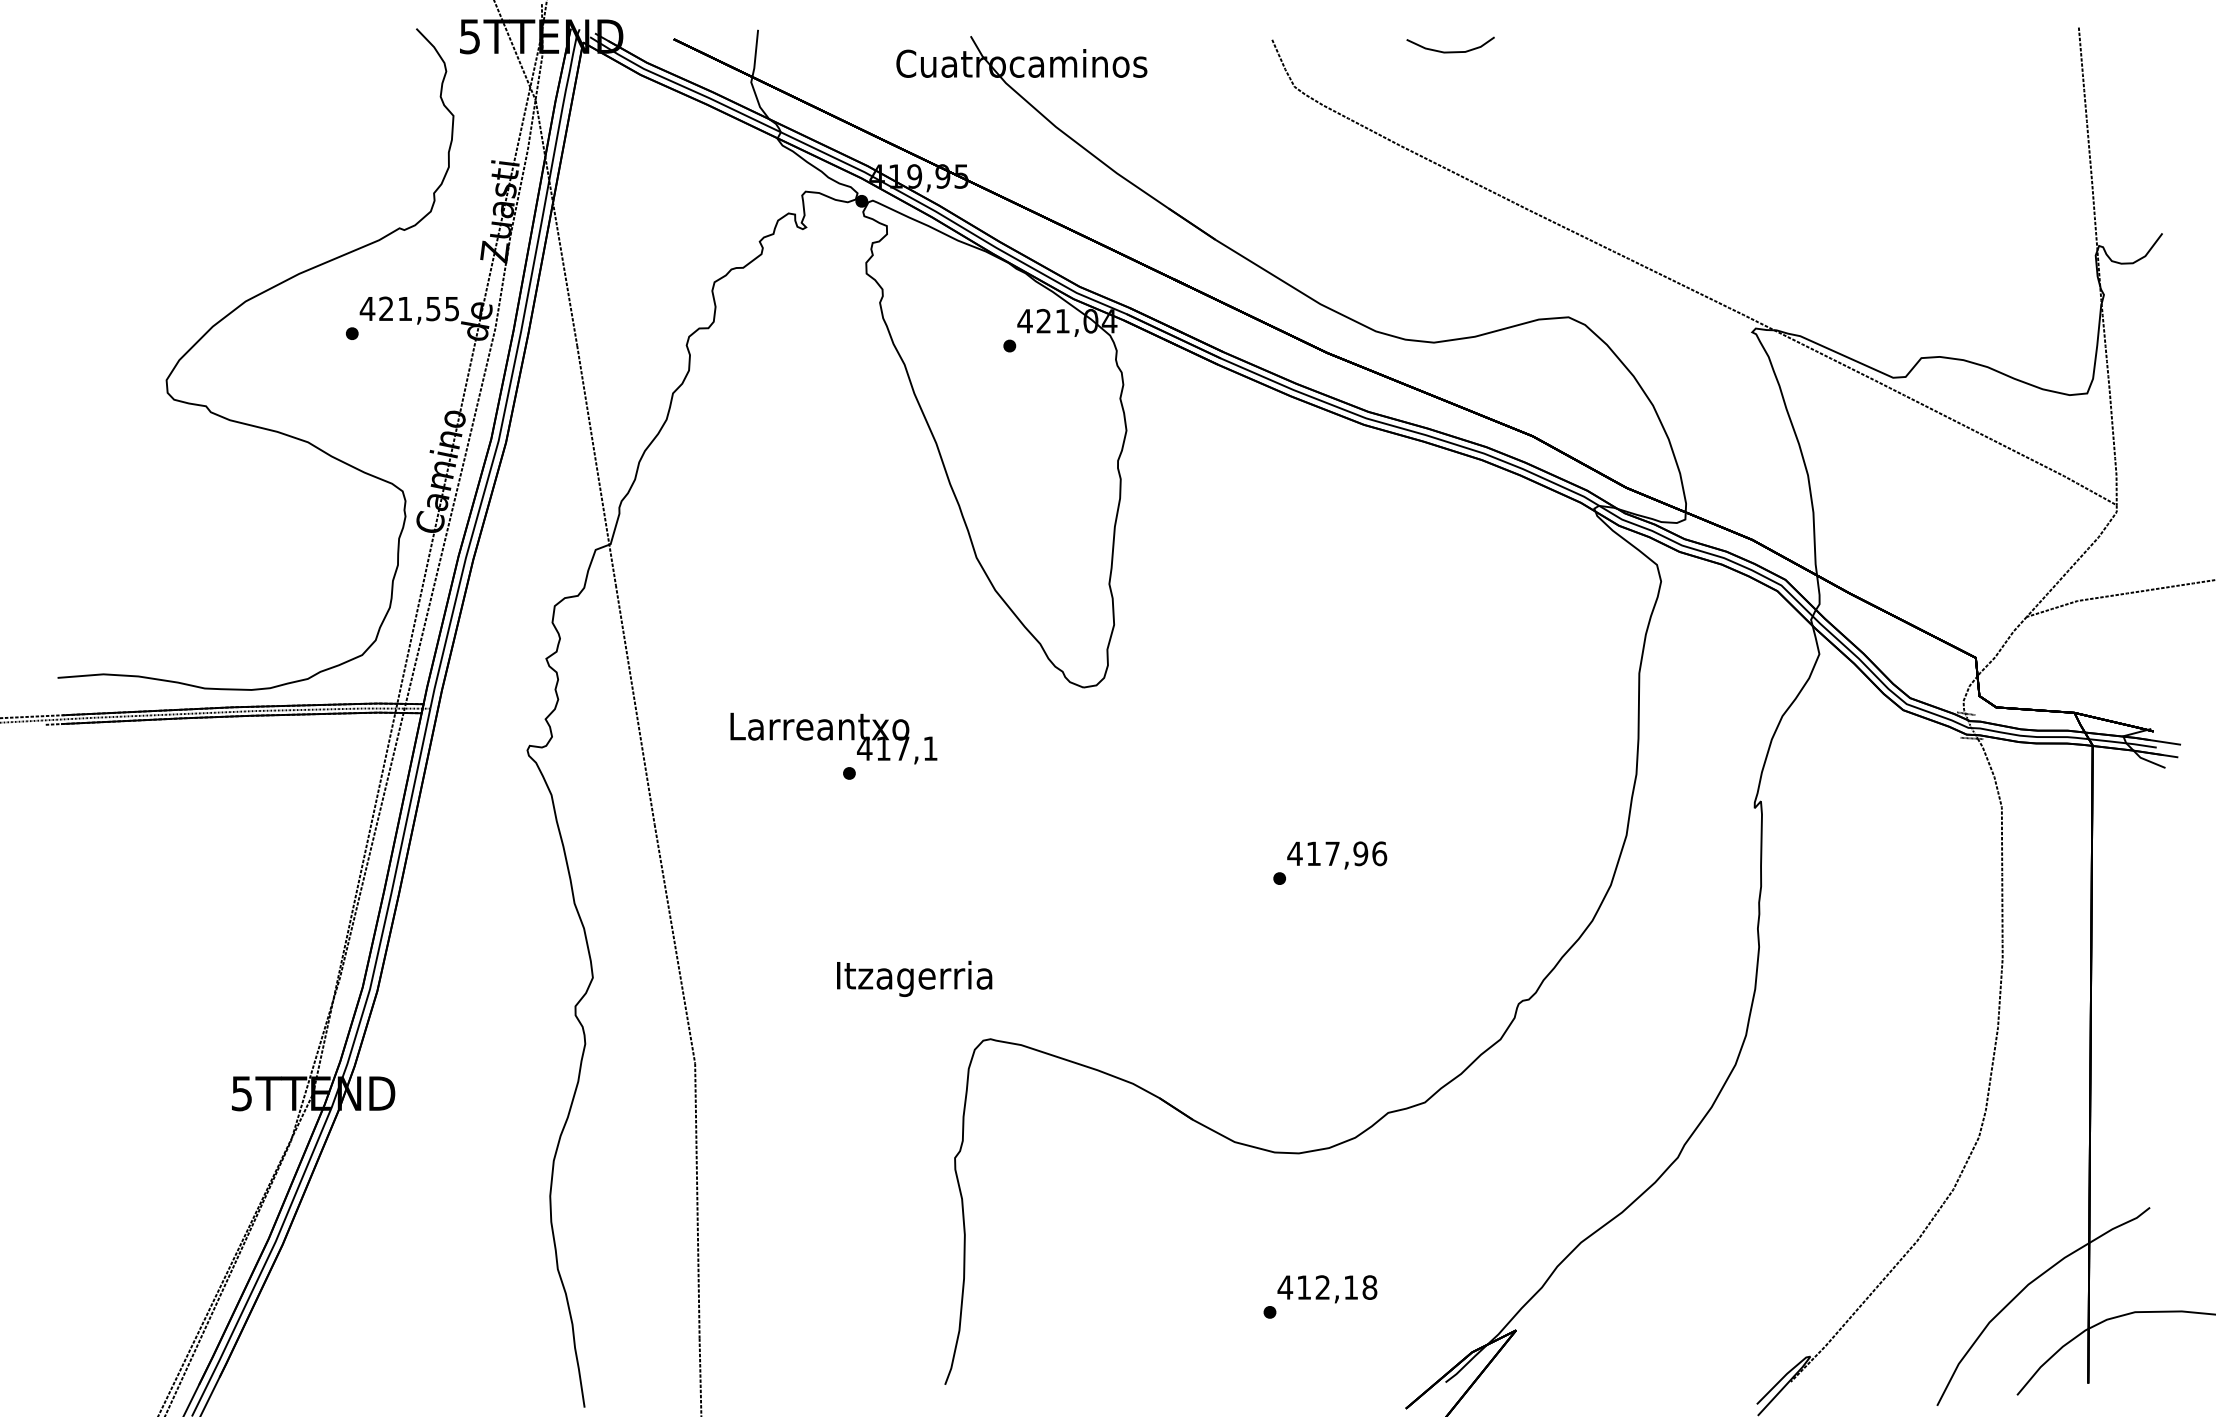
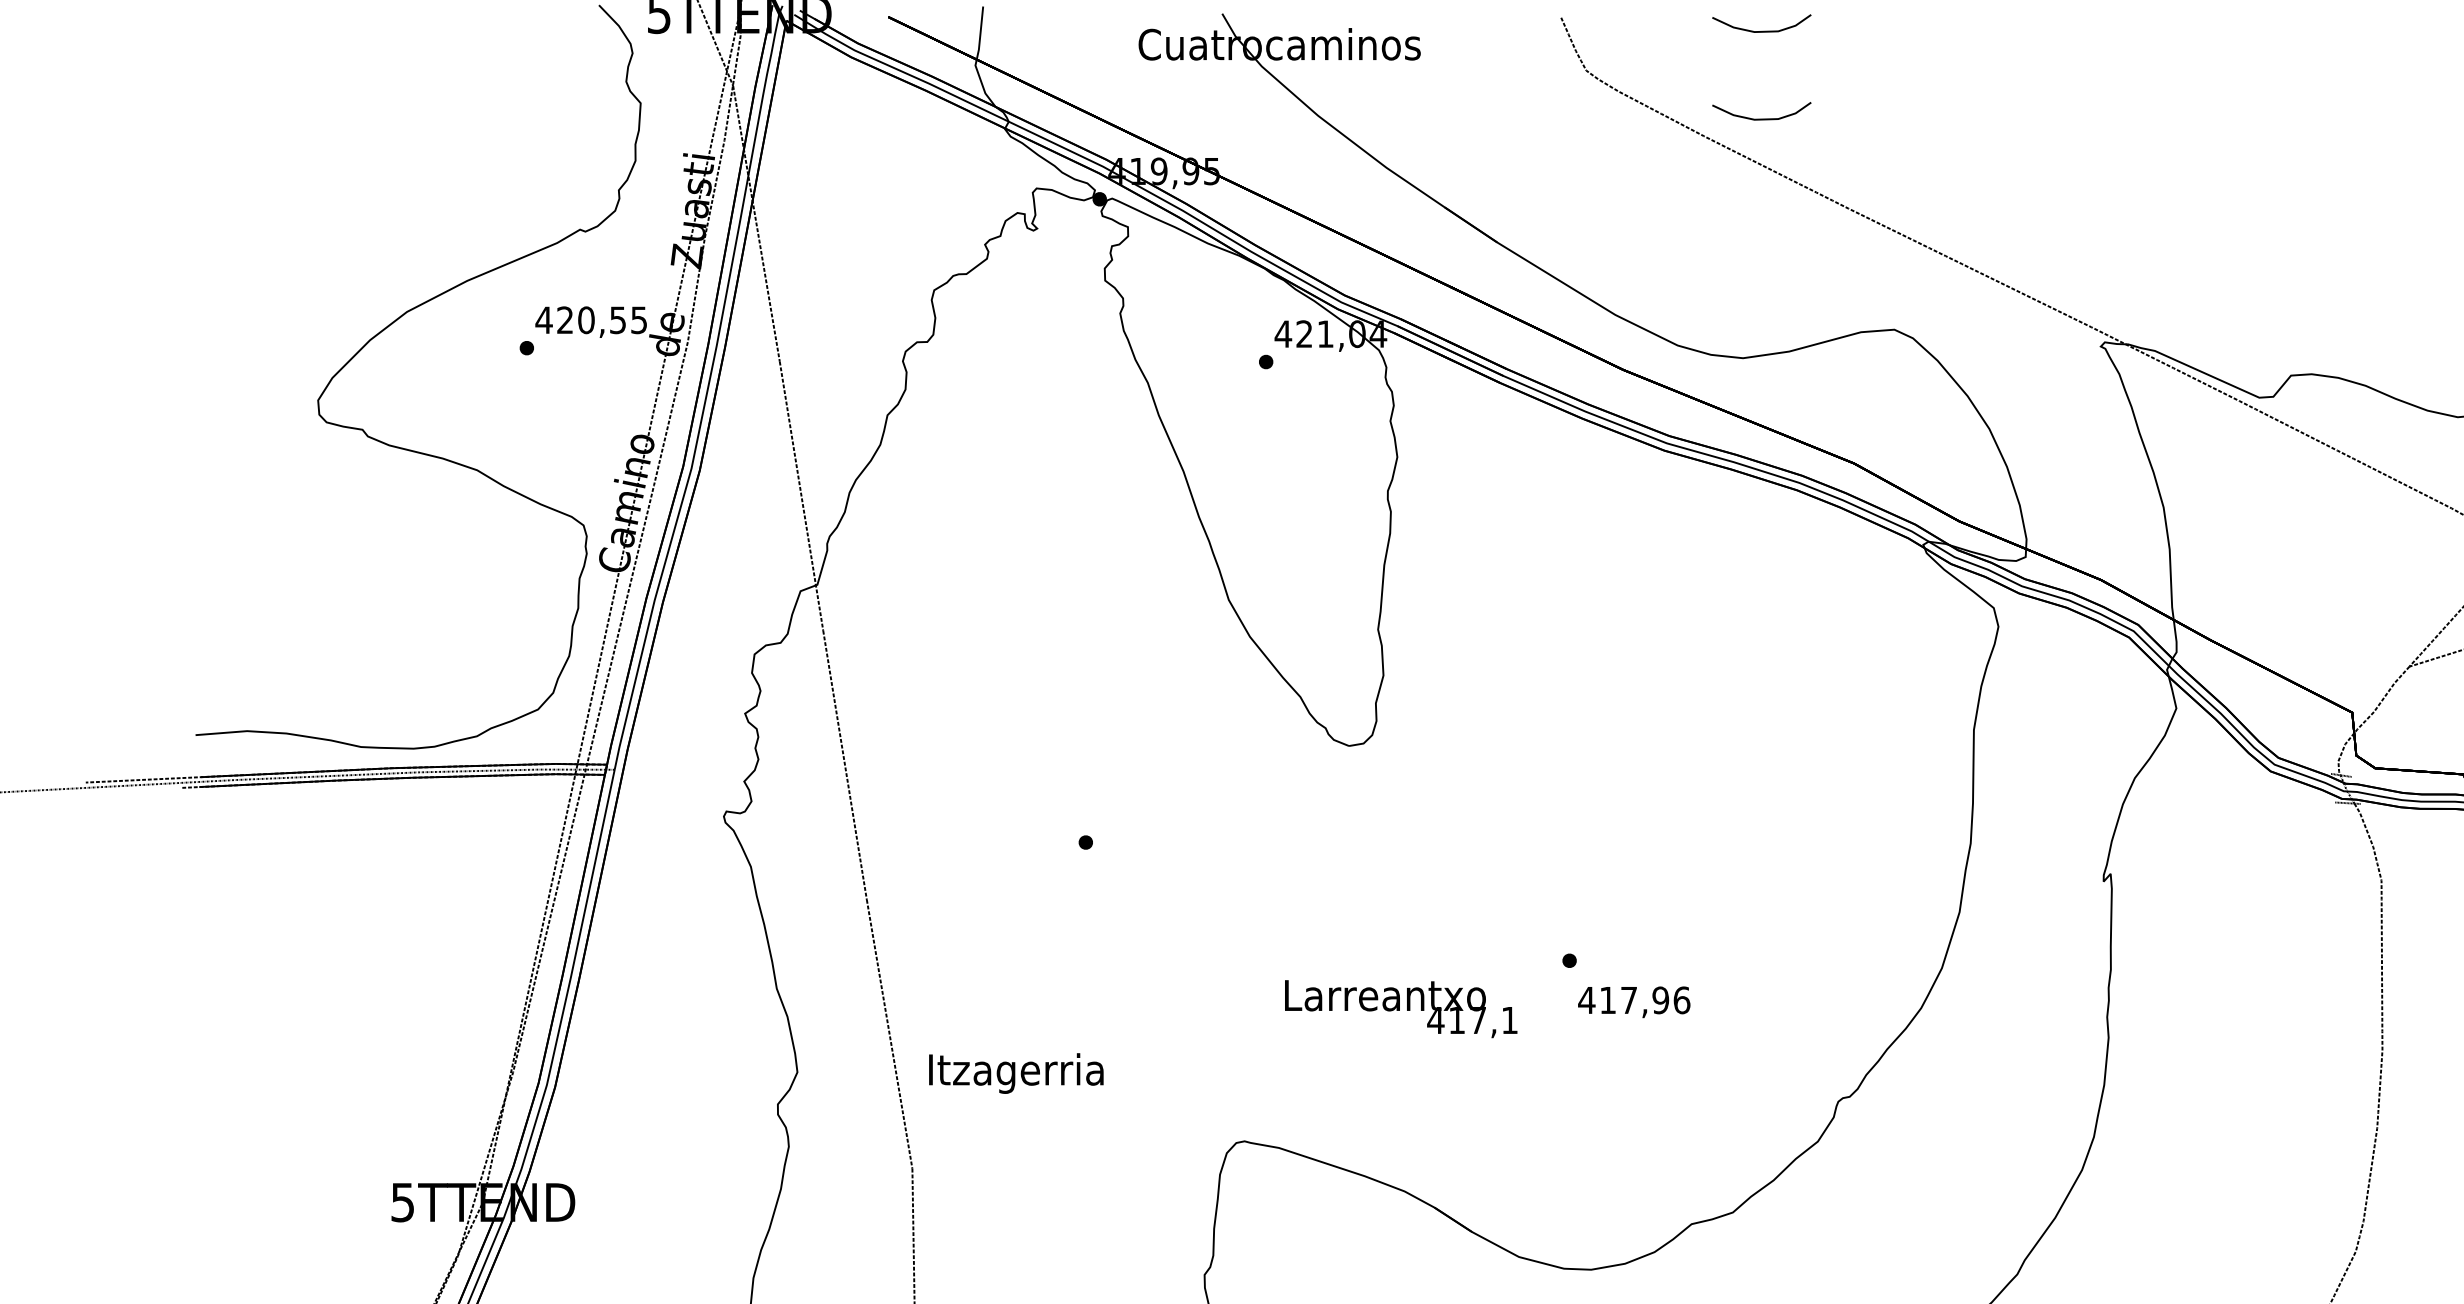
curve: (1450, 129) -> (1761, 118), added
text: (404, 308) -> (585, 319), 421,55 -> 420,55
text: (833, 738) -> (1400, 1009), moved
text: (1337, 855) -> (1634, 1002), moved
text: (914, 978) -> (1016, 1073), moved

